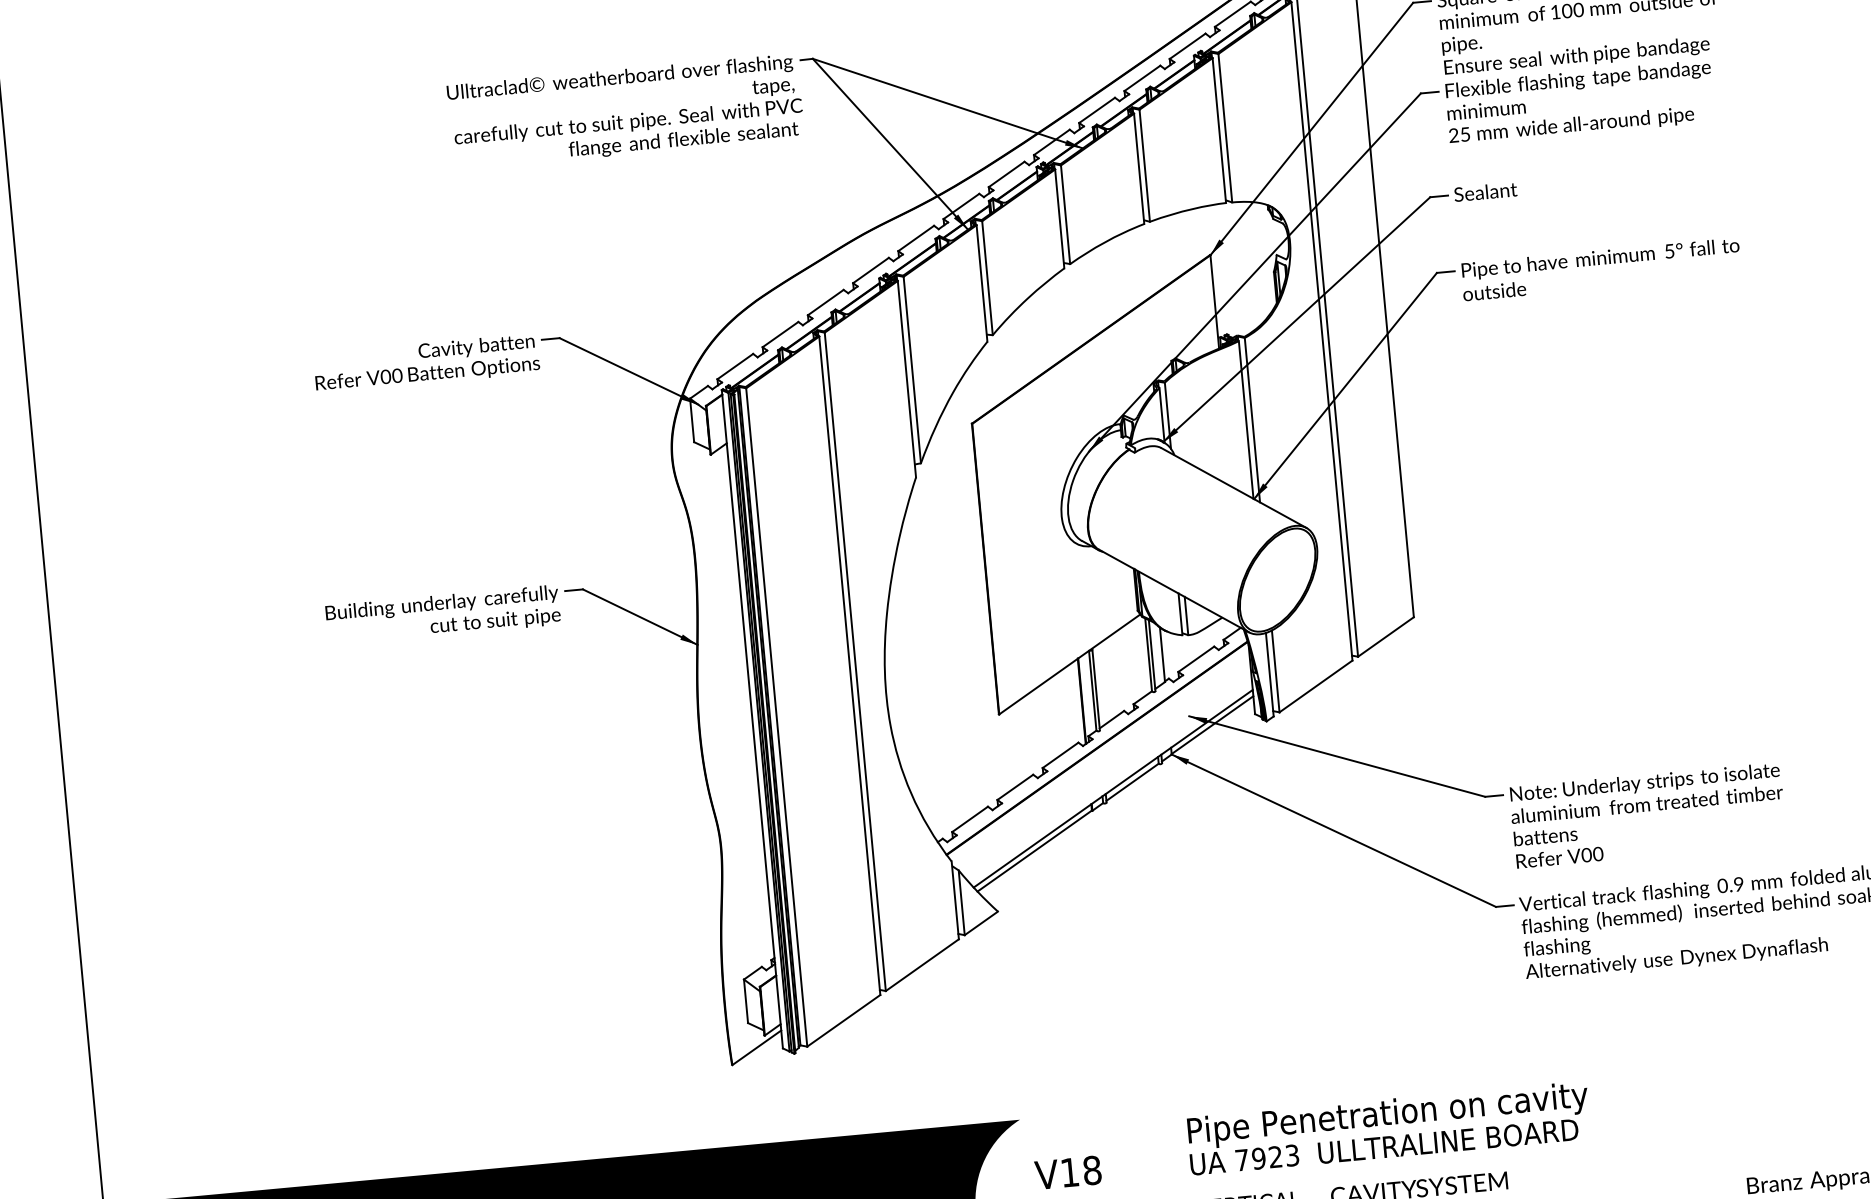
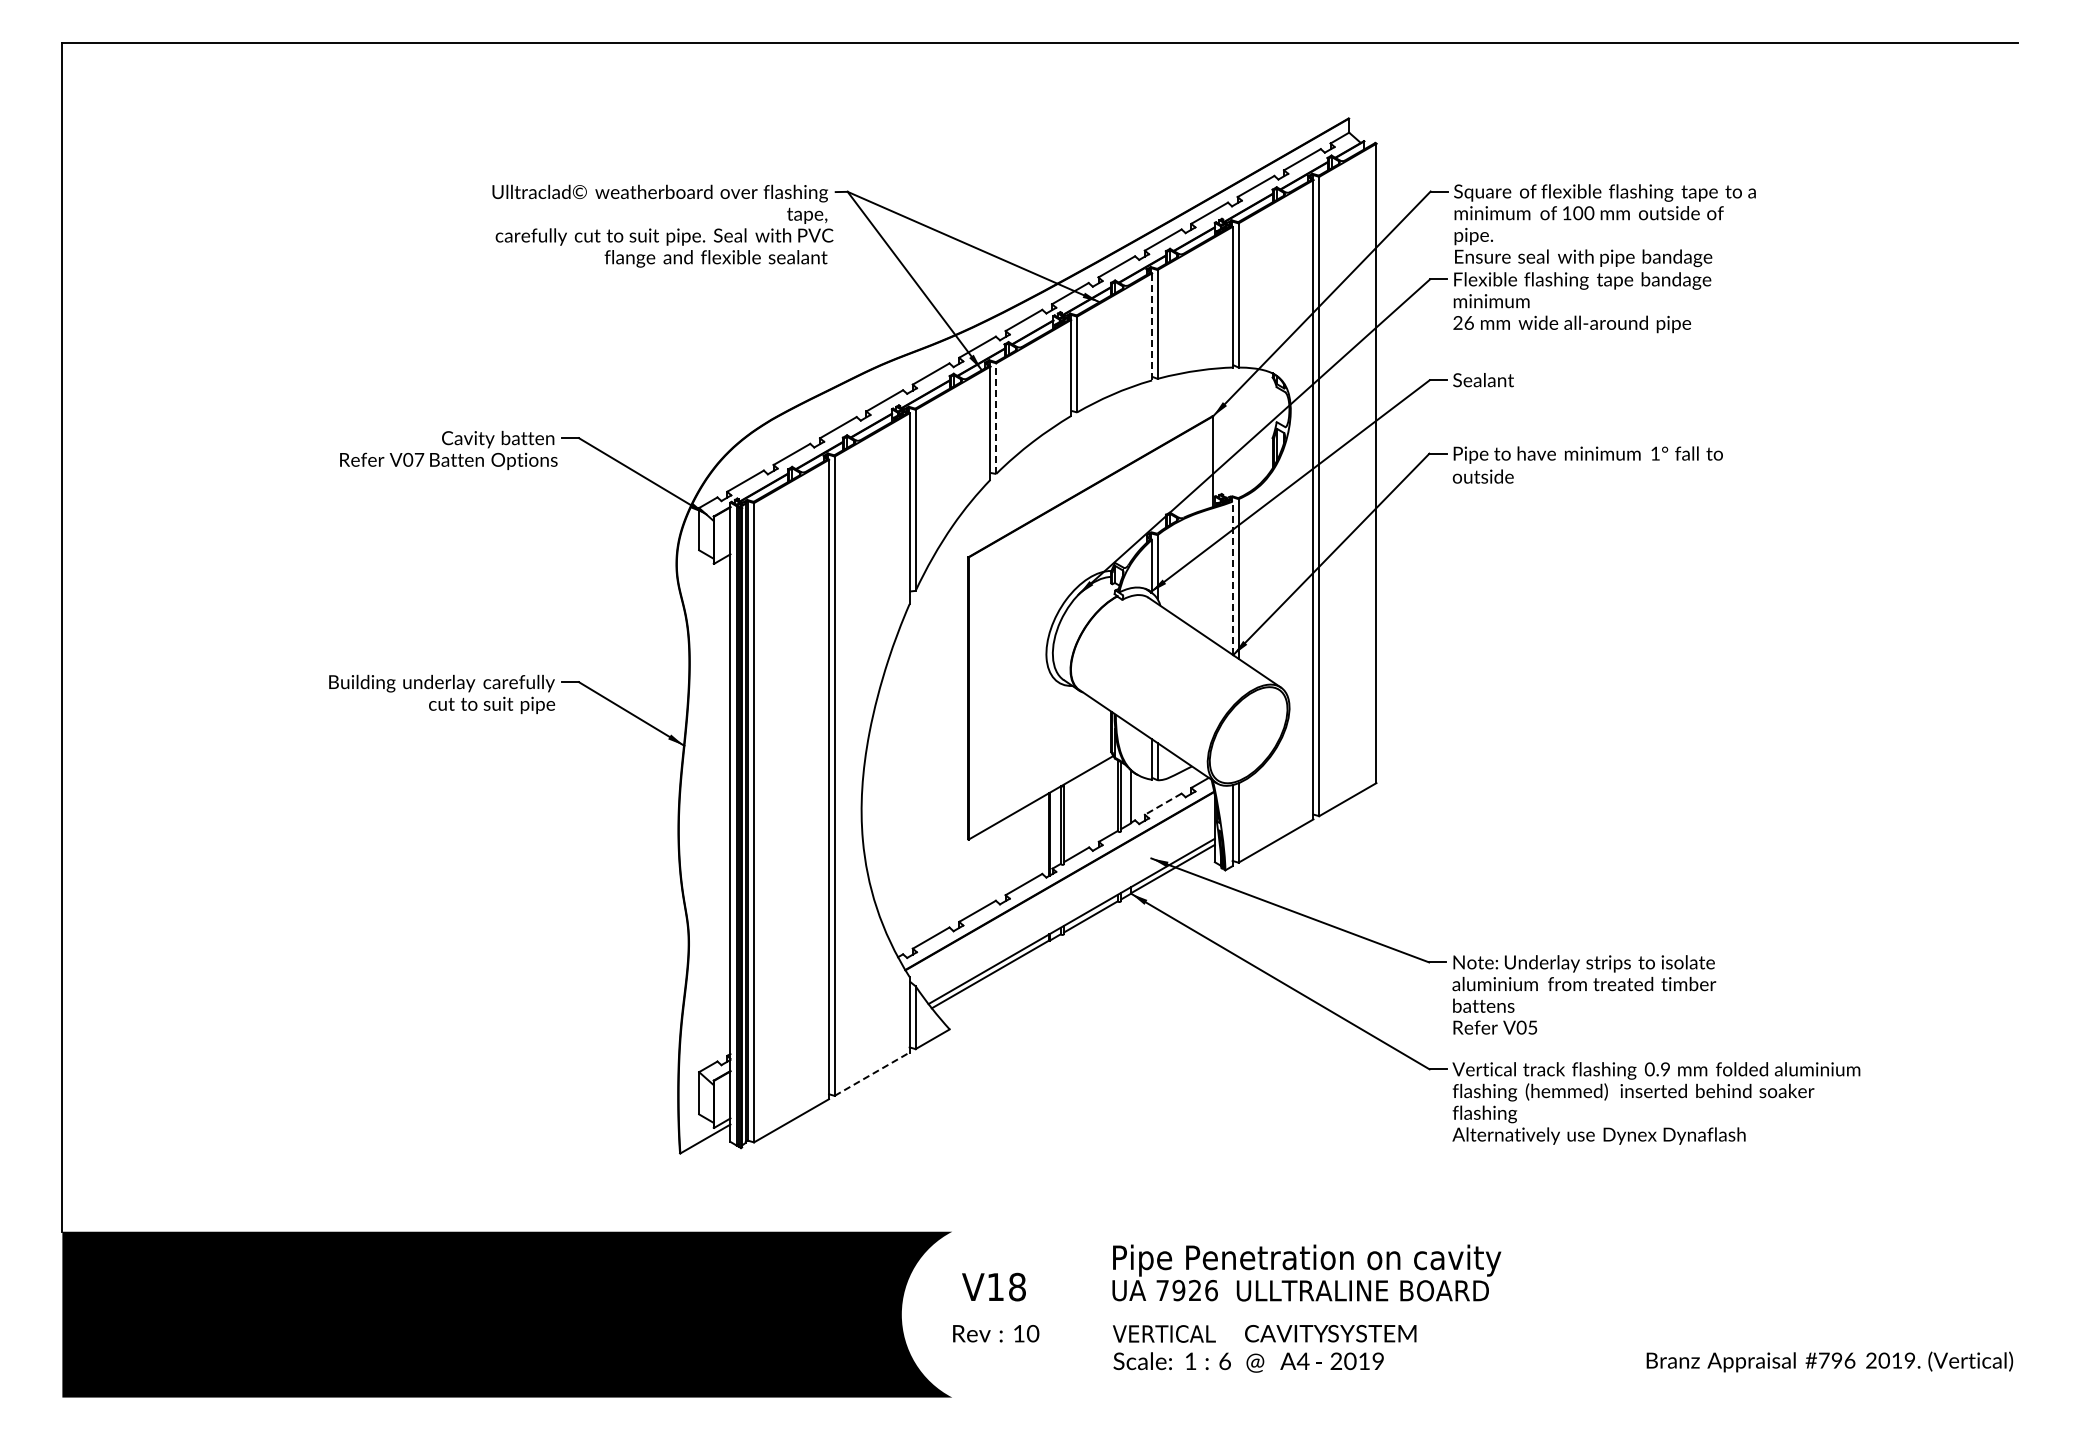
text: (1464, 134) -> (1468, 322), 25 -> 26
line: (1139, 168) -> (1152, 326), solid -> dashed
text: (1669, 251) -> (1655, 453), 5° -> 1°
line: (987, 278) -> (996, 418), solid -> dashed
text: (397, 375) -> (419, 459), V00 -> V07
line: (1246, 420) -> (1232, 578), solid -> dashed
line: (1195, 659) -> (1162, 804), solid -> dashed
text: (1597, 853) -> (1532, 1027), V00 -> V05
line: (922, 964) -> (872, 1073), solid -> dashed
text: (1292, 1155) -> (1211, 1290), 7923 -> 7926

